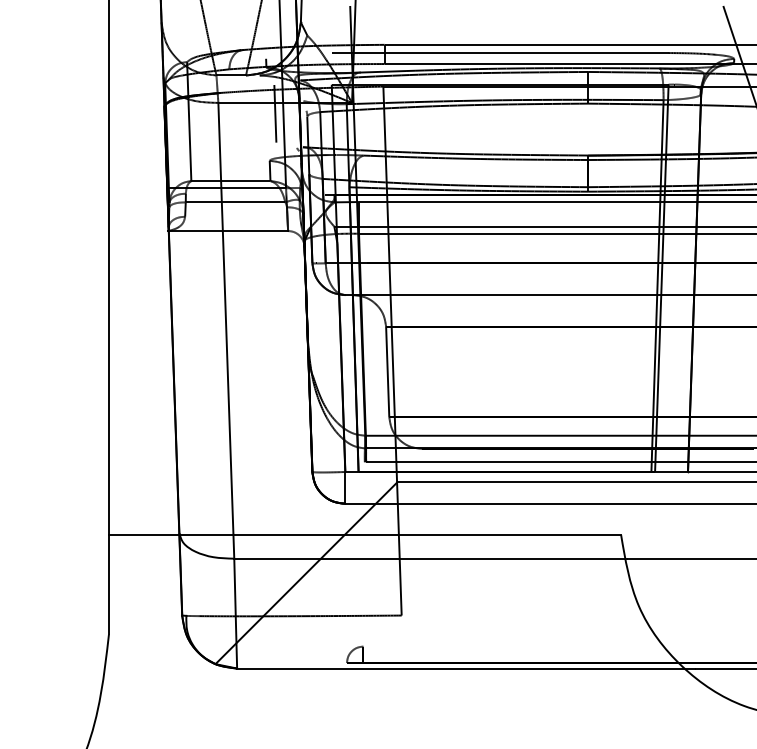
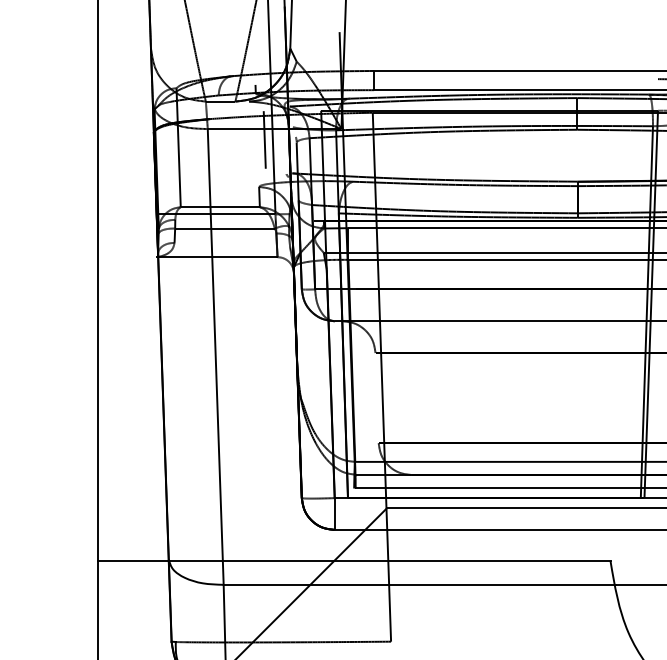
line: (499, 53) -> (488, 79), removed
line: (387, 371) -> (376, 397), removed

